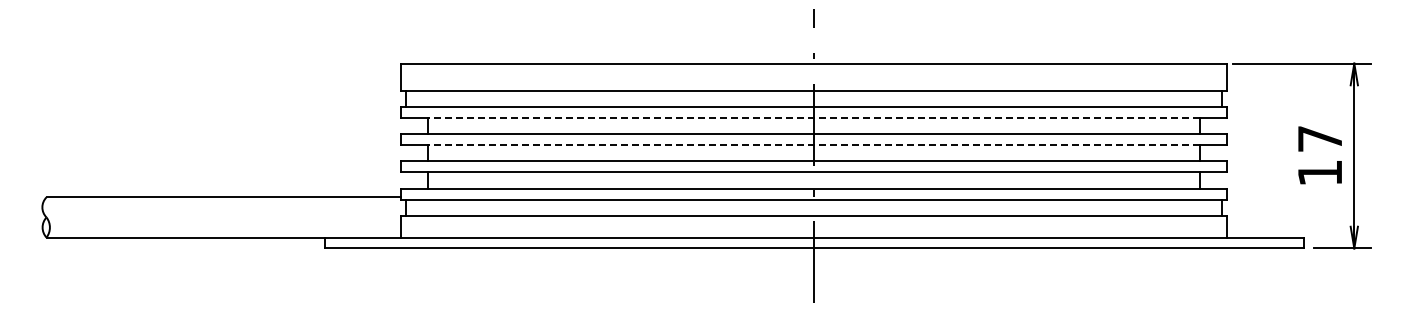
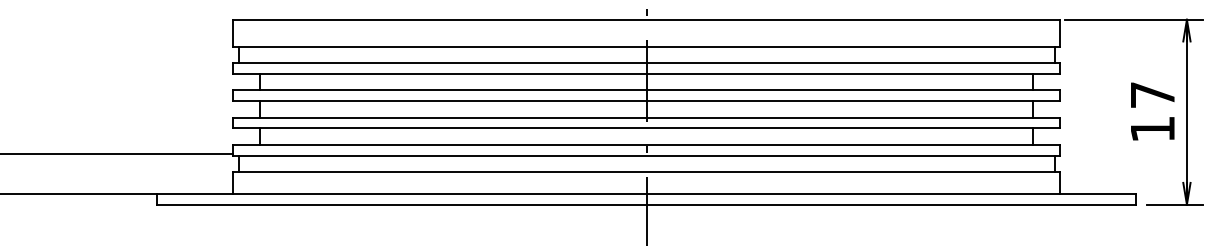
line: (813, 117) -> (646, 73), dashed -> solid
line: (813, 145) -> (646, 101), dashed -> solid

